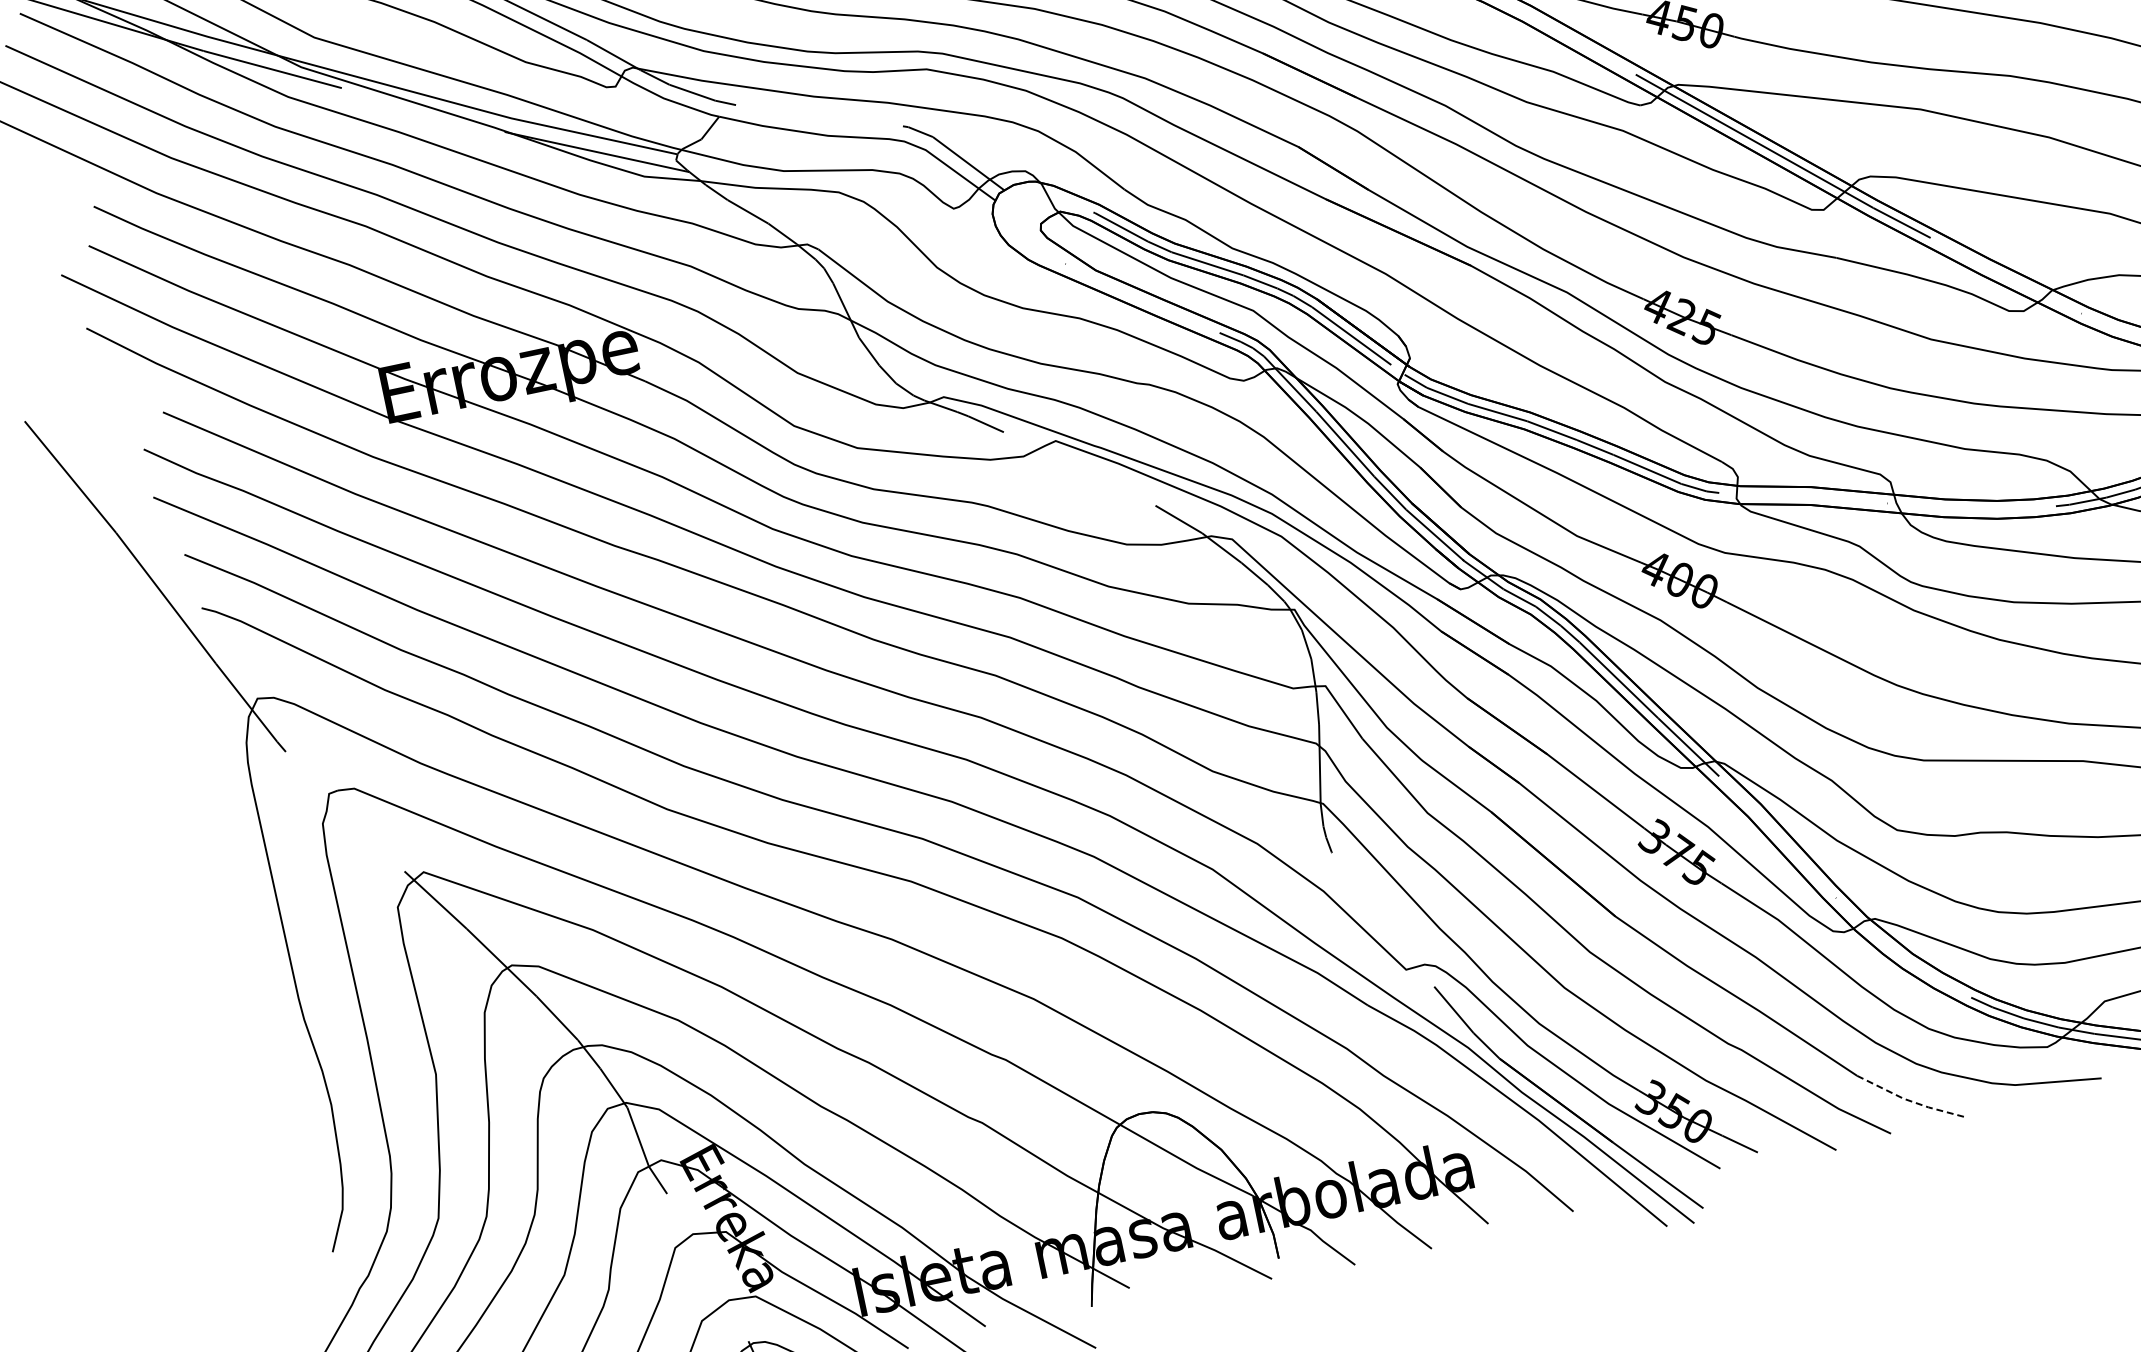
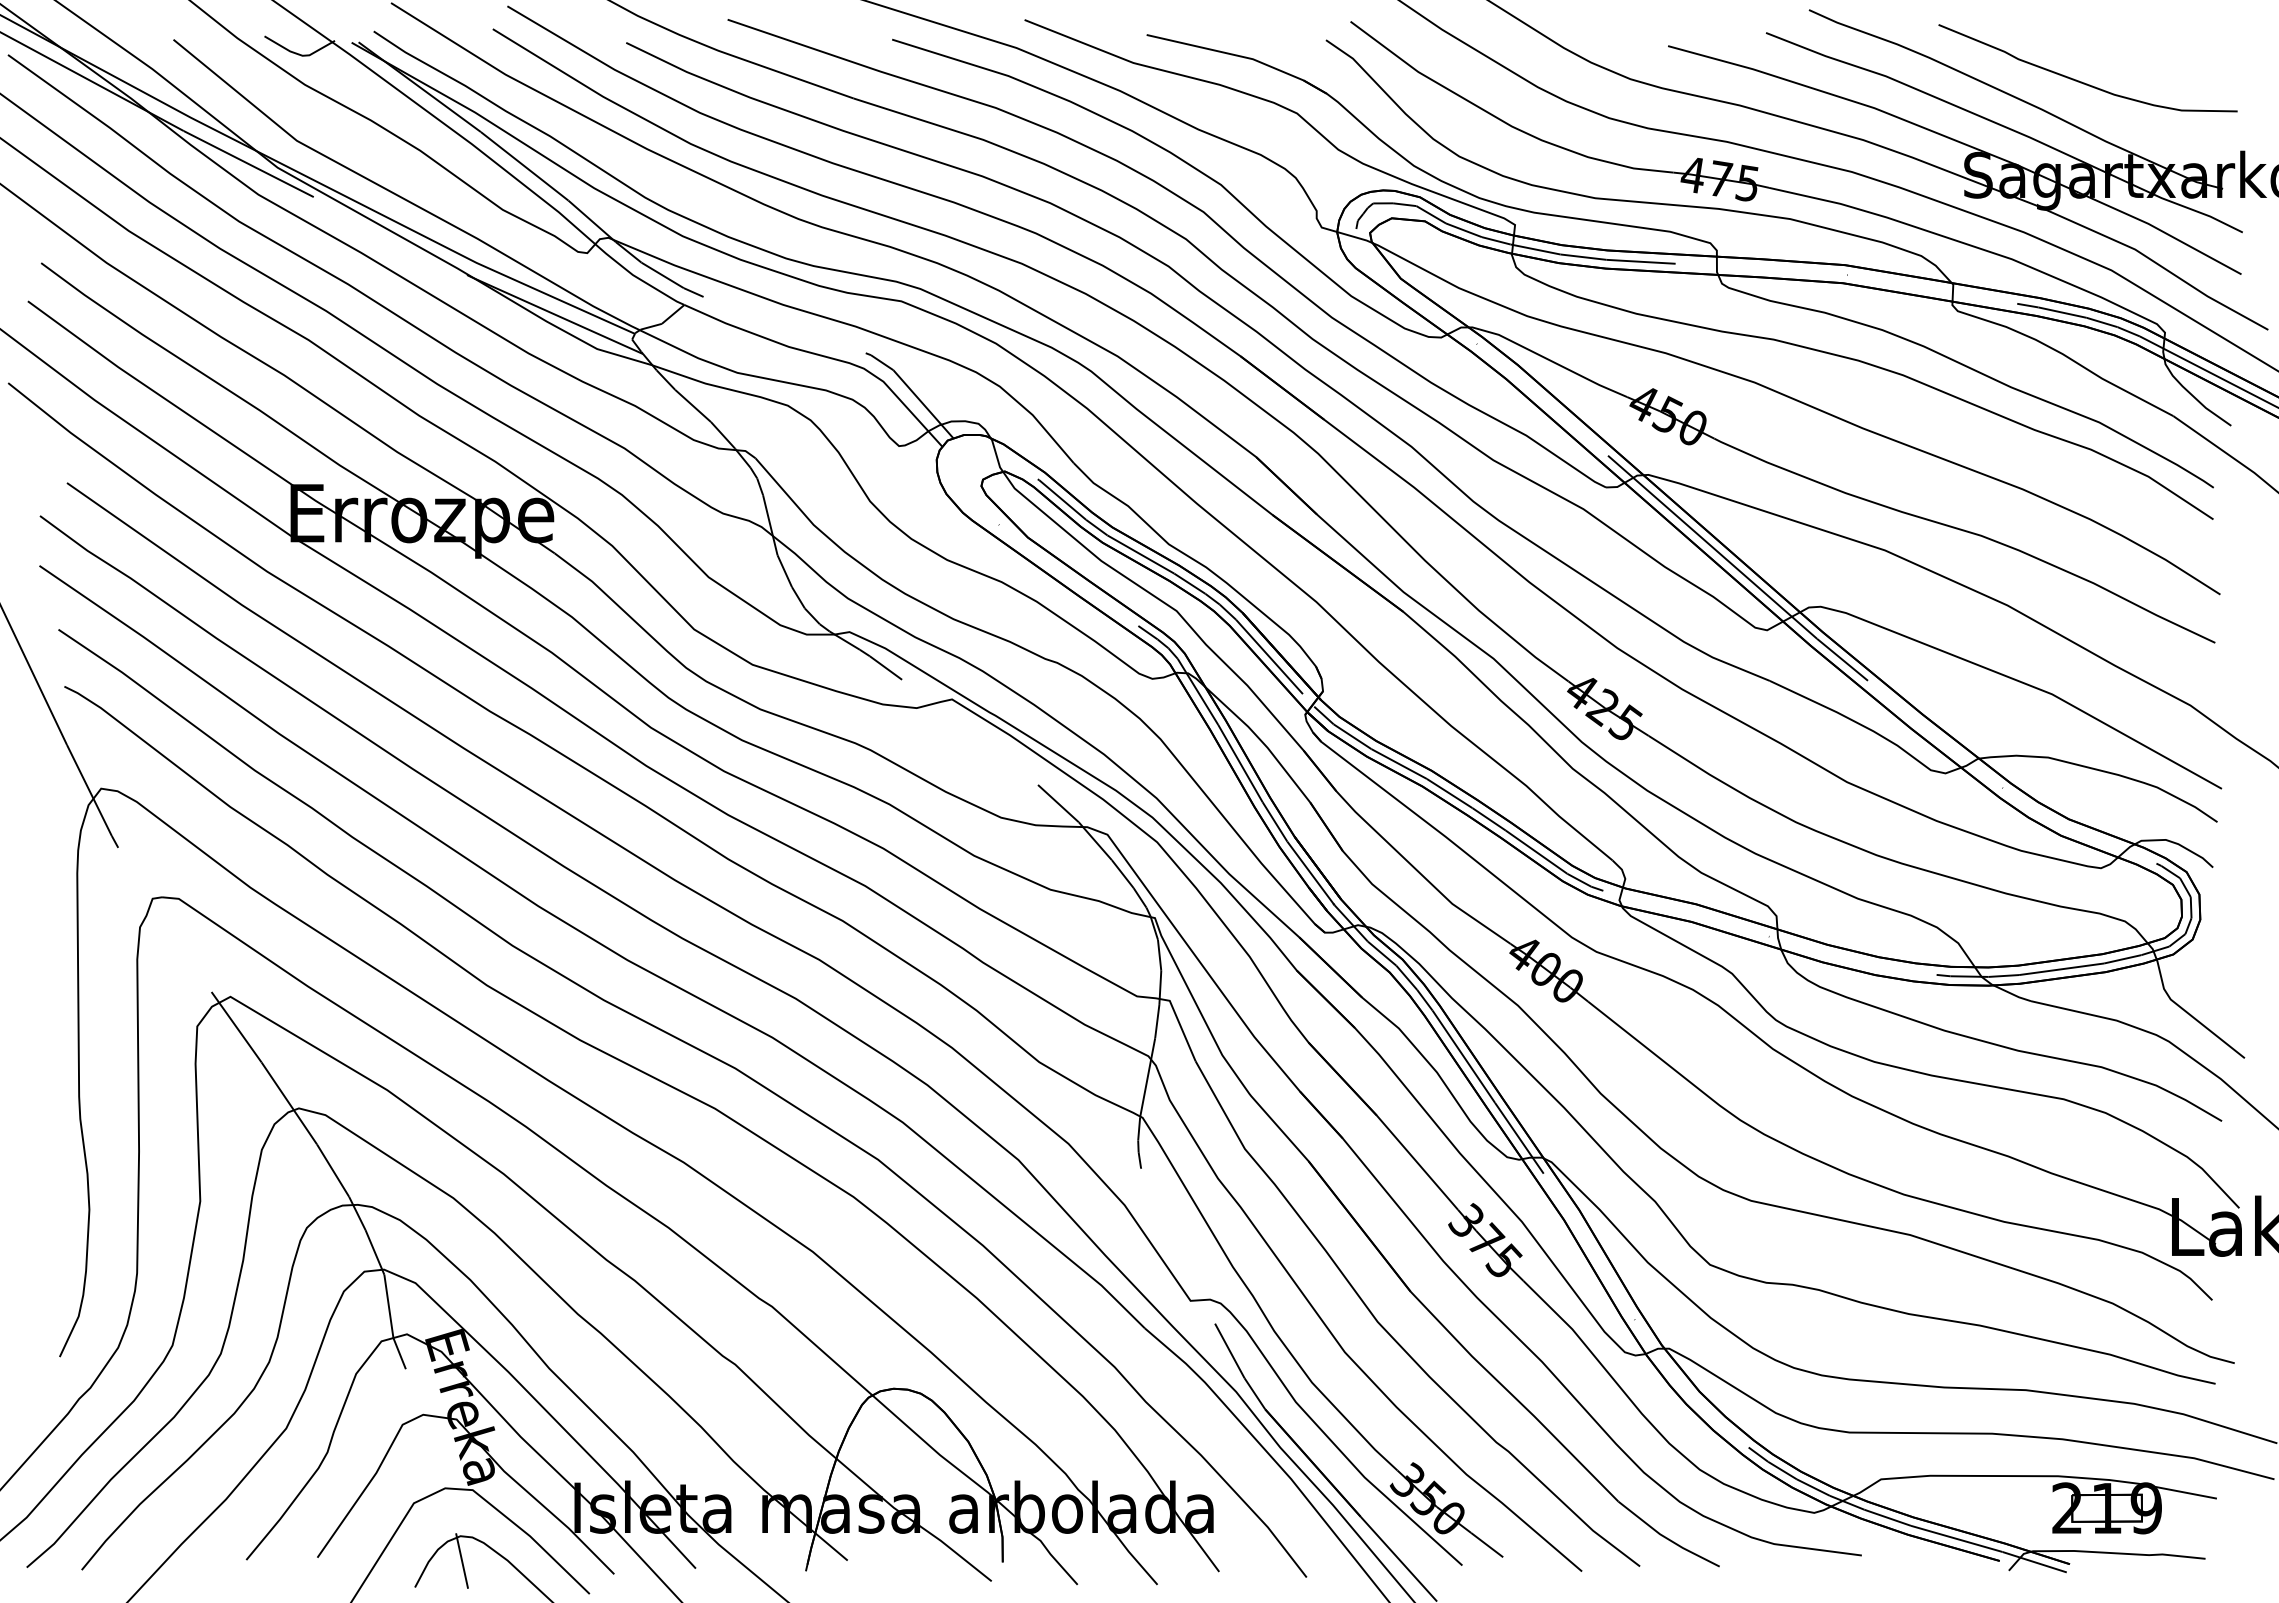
line: (1910, 1101) -> (1666, 1538), dashed -> solid

